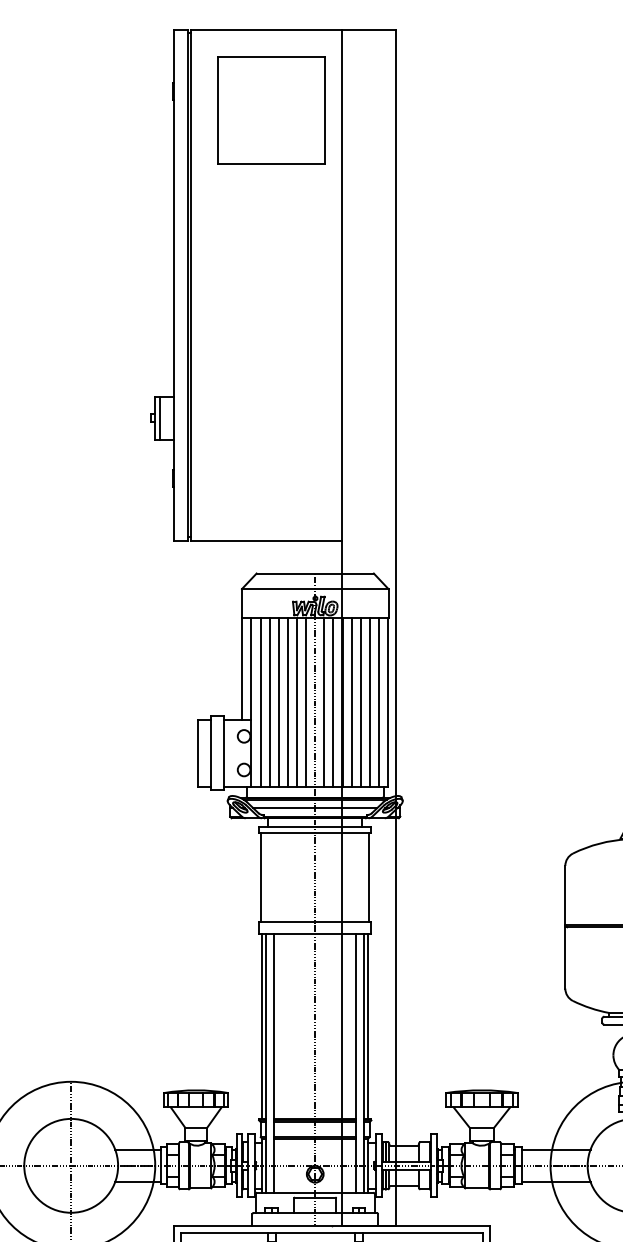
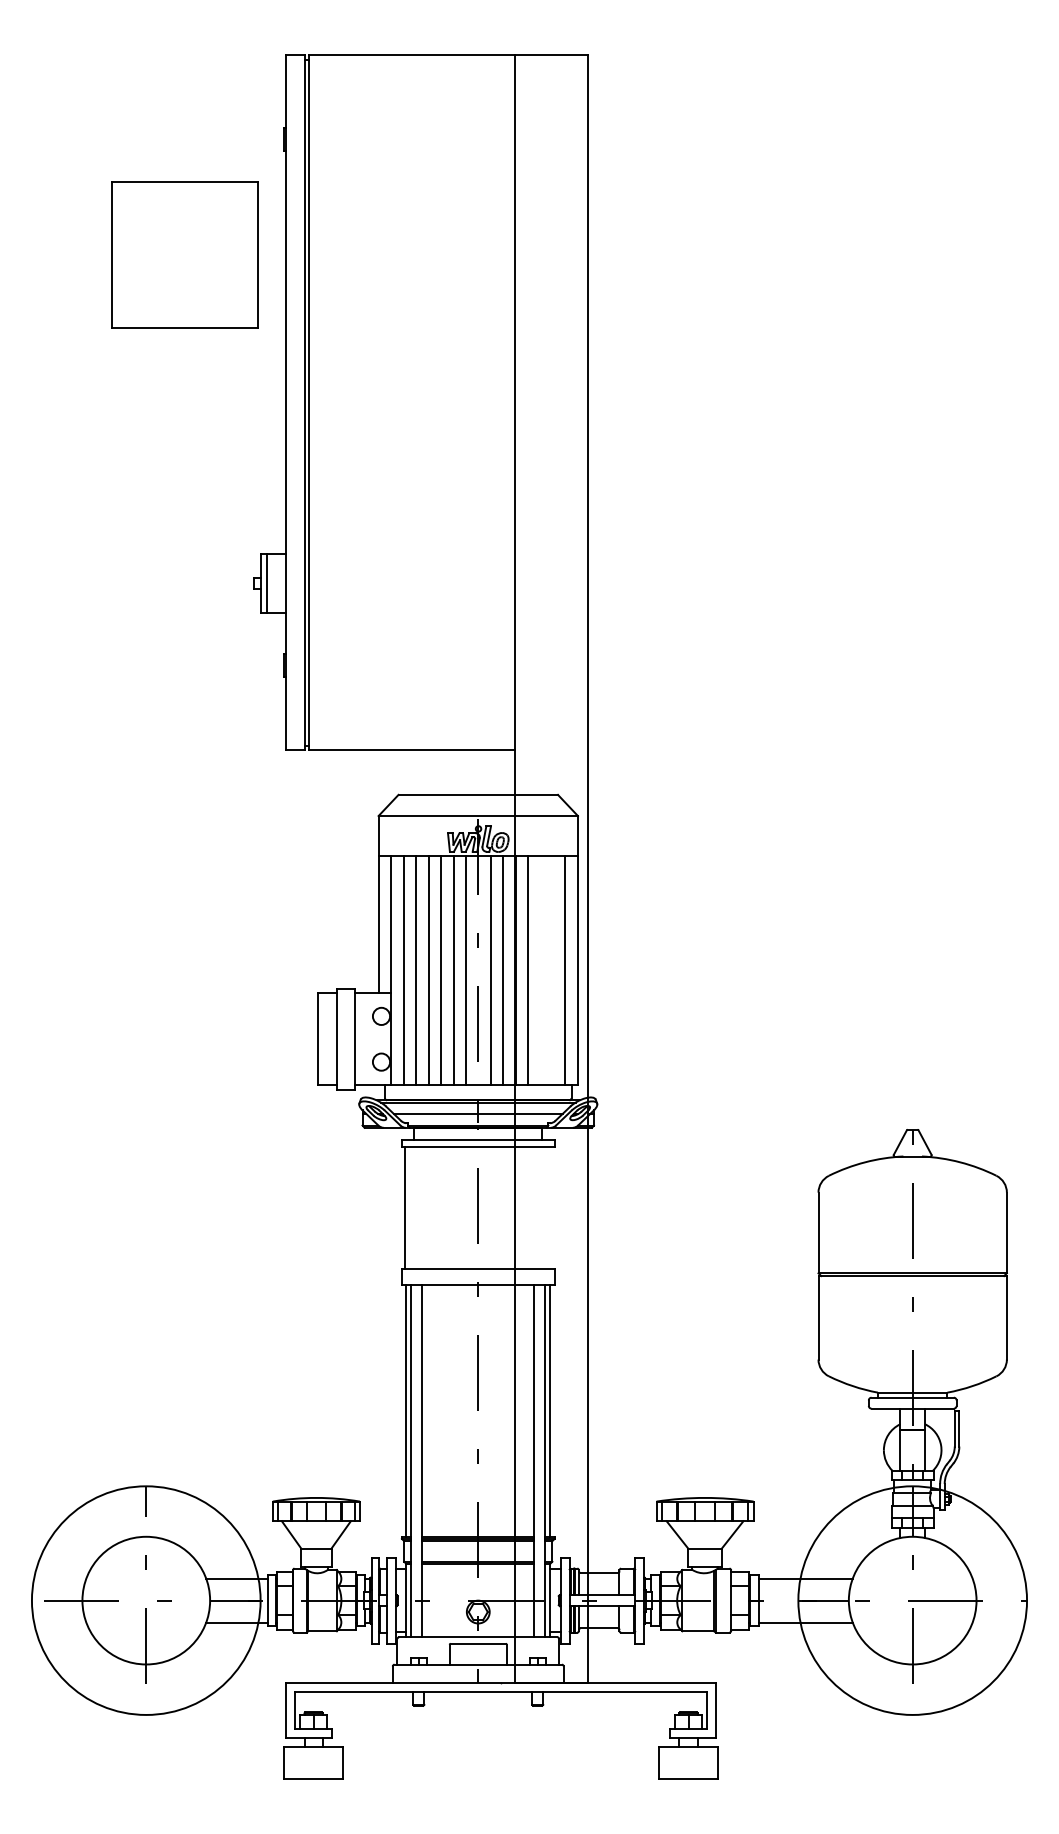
part: (271, 110) -> (184, 254), moved
line: (360, 702) -> (540, 970), removed
line: (369, 702) -> (552, 970), removed
line: (369, 877) -> (551, 1208), removed

